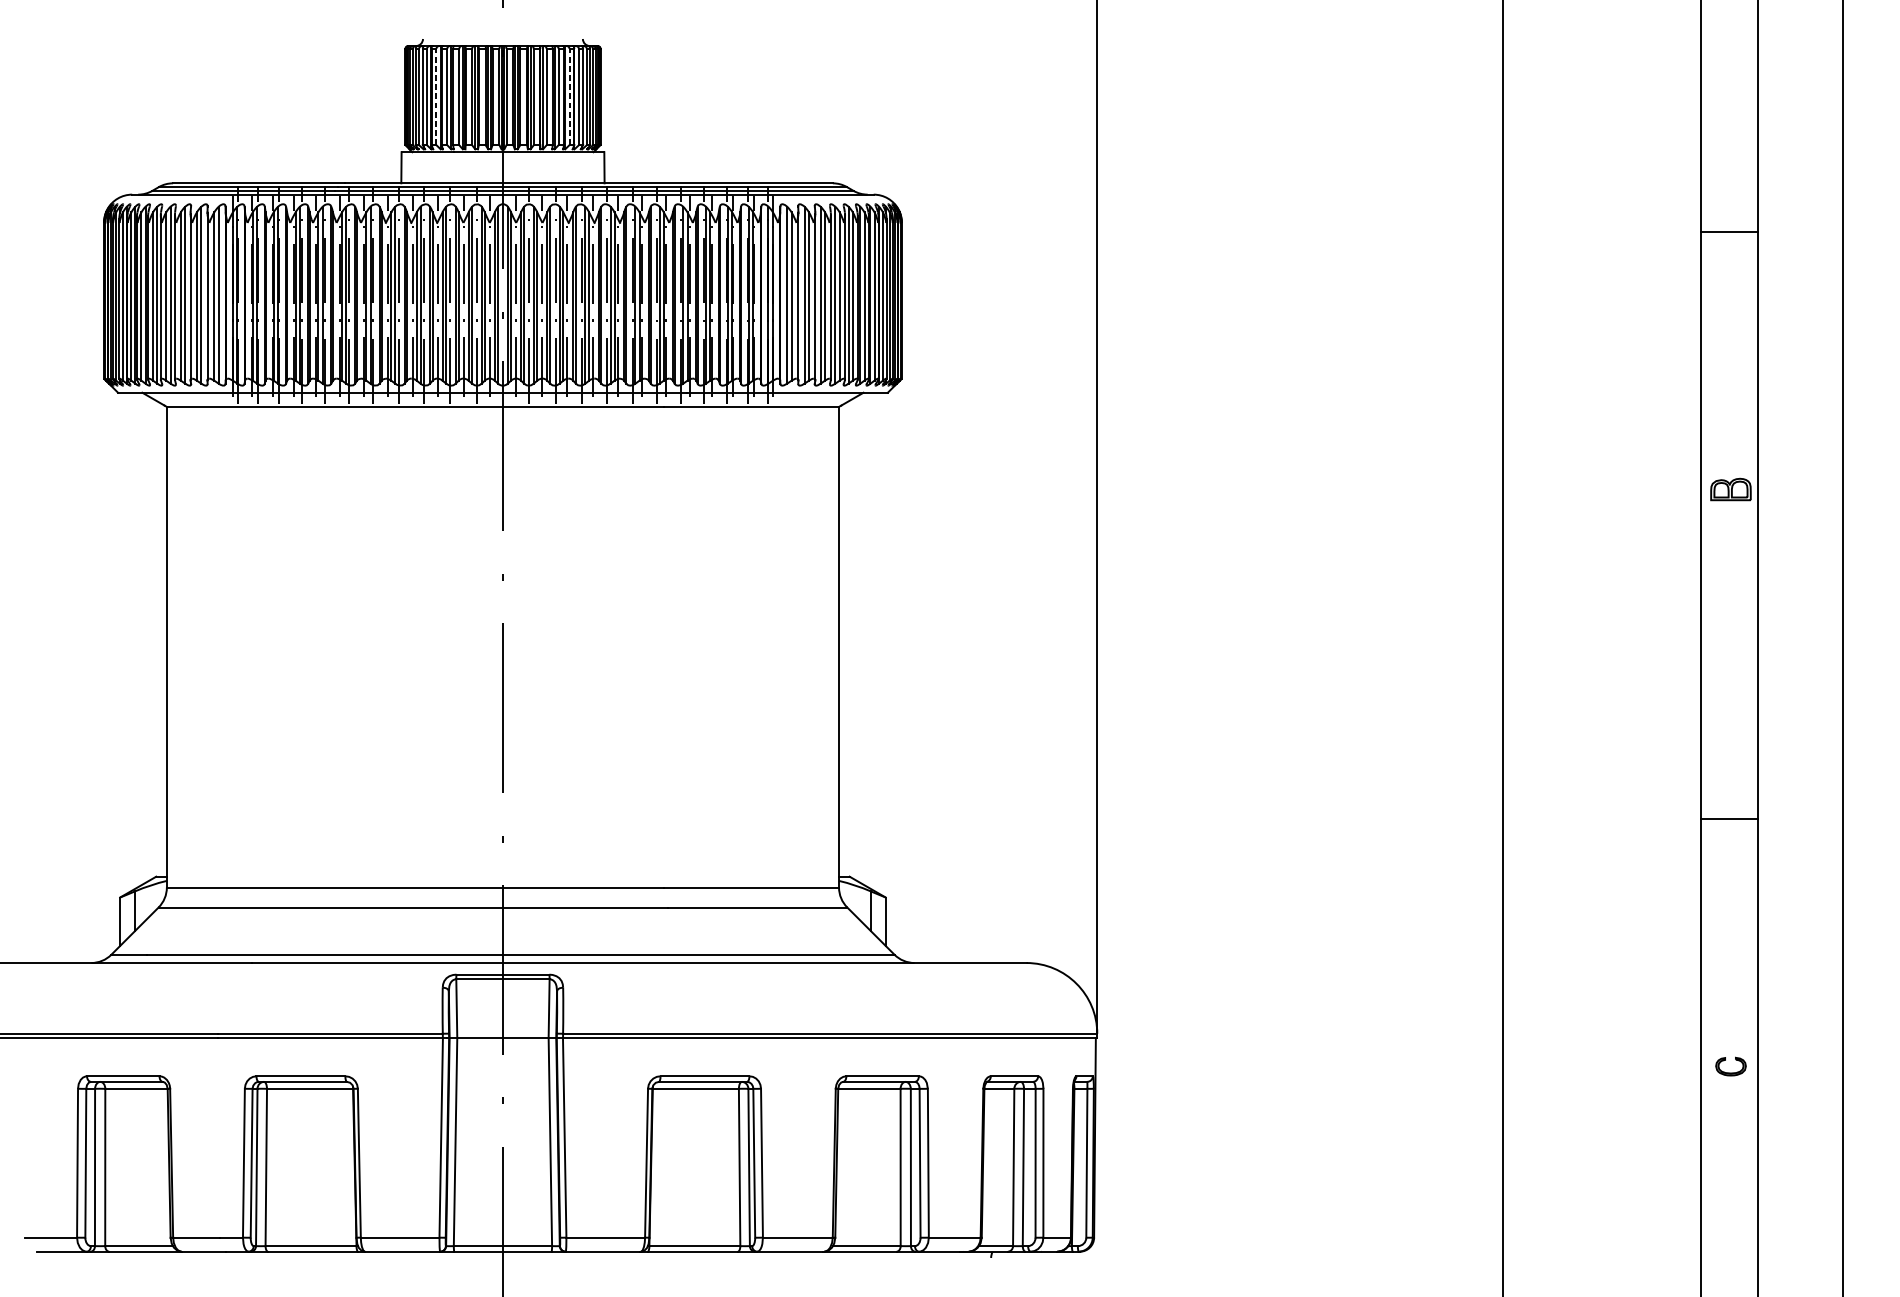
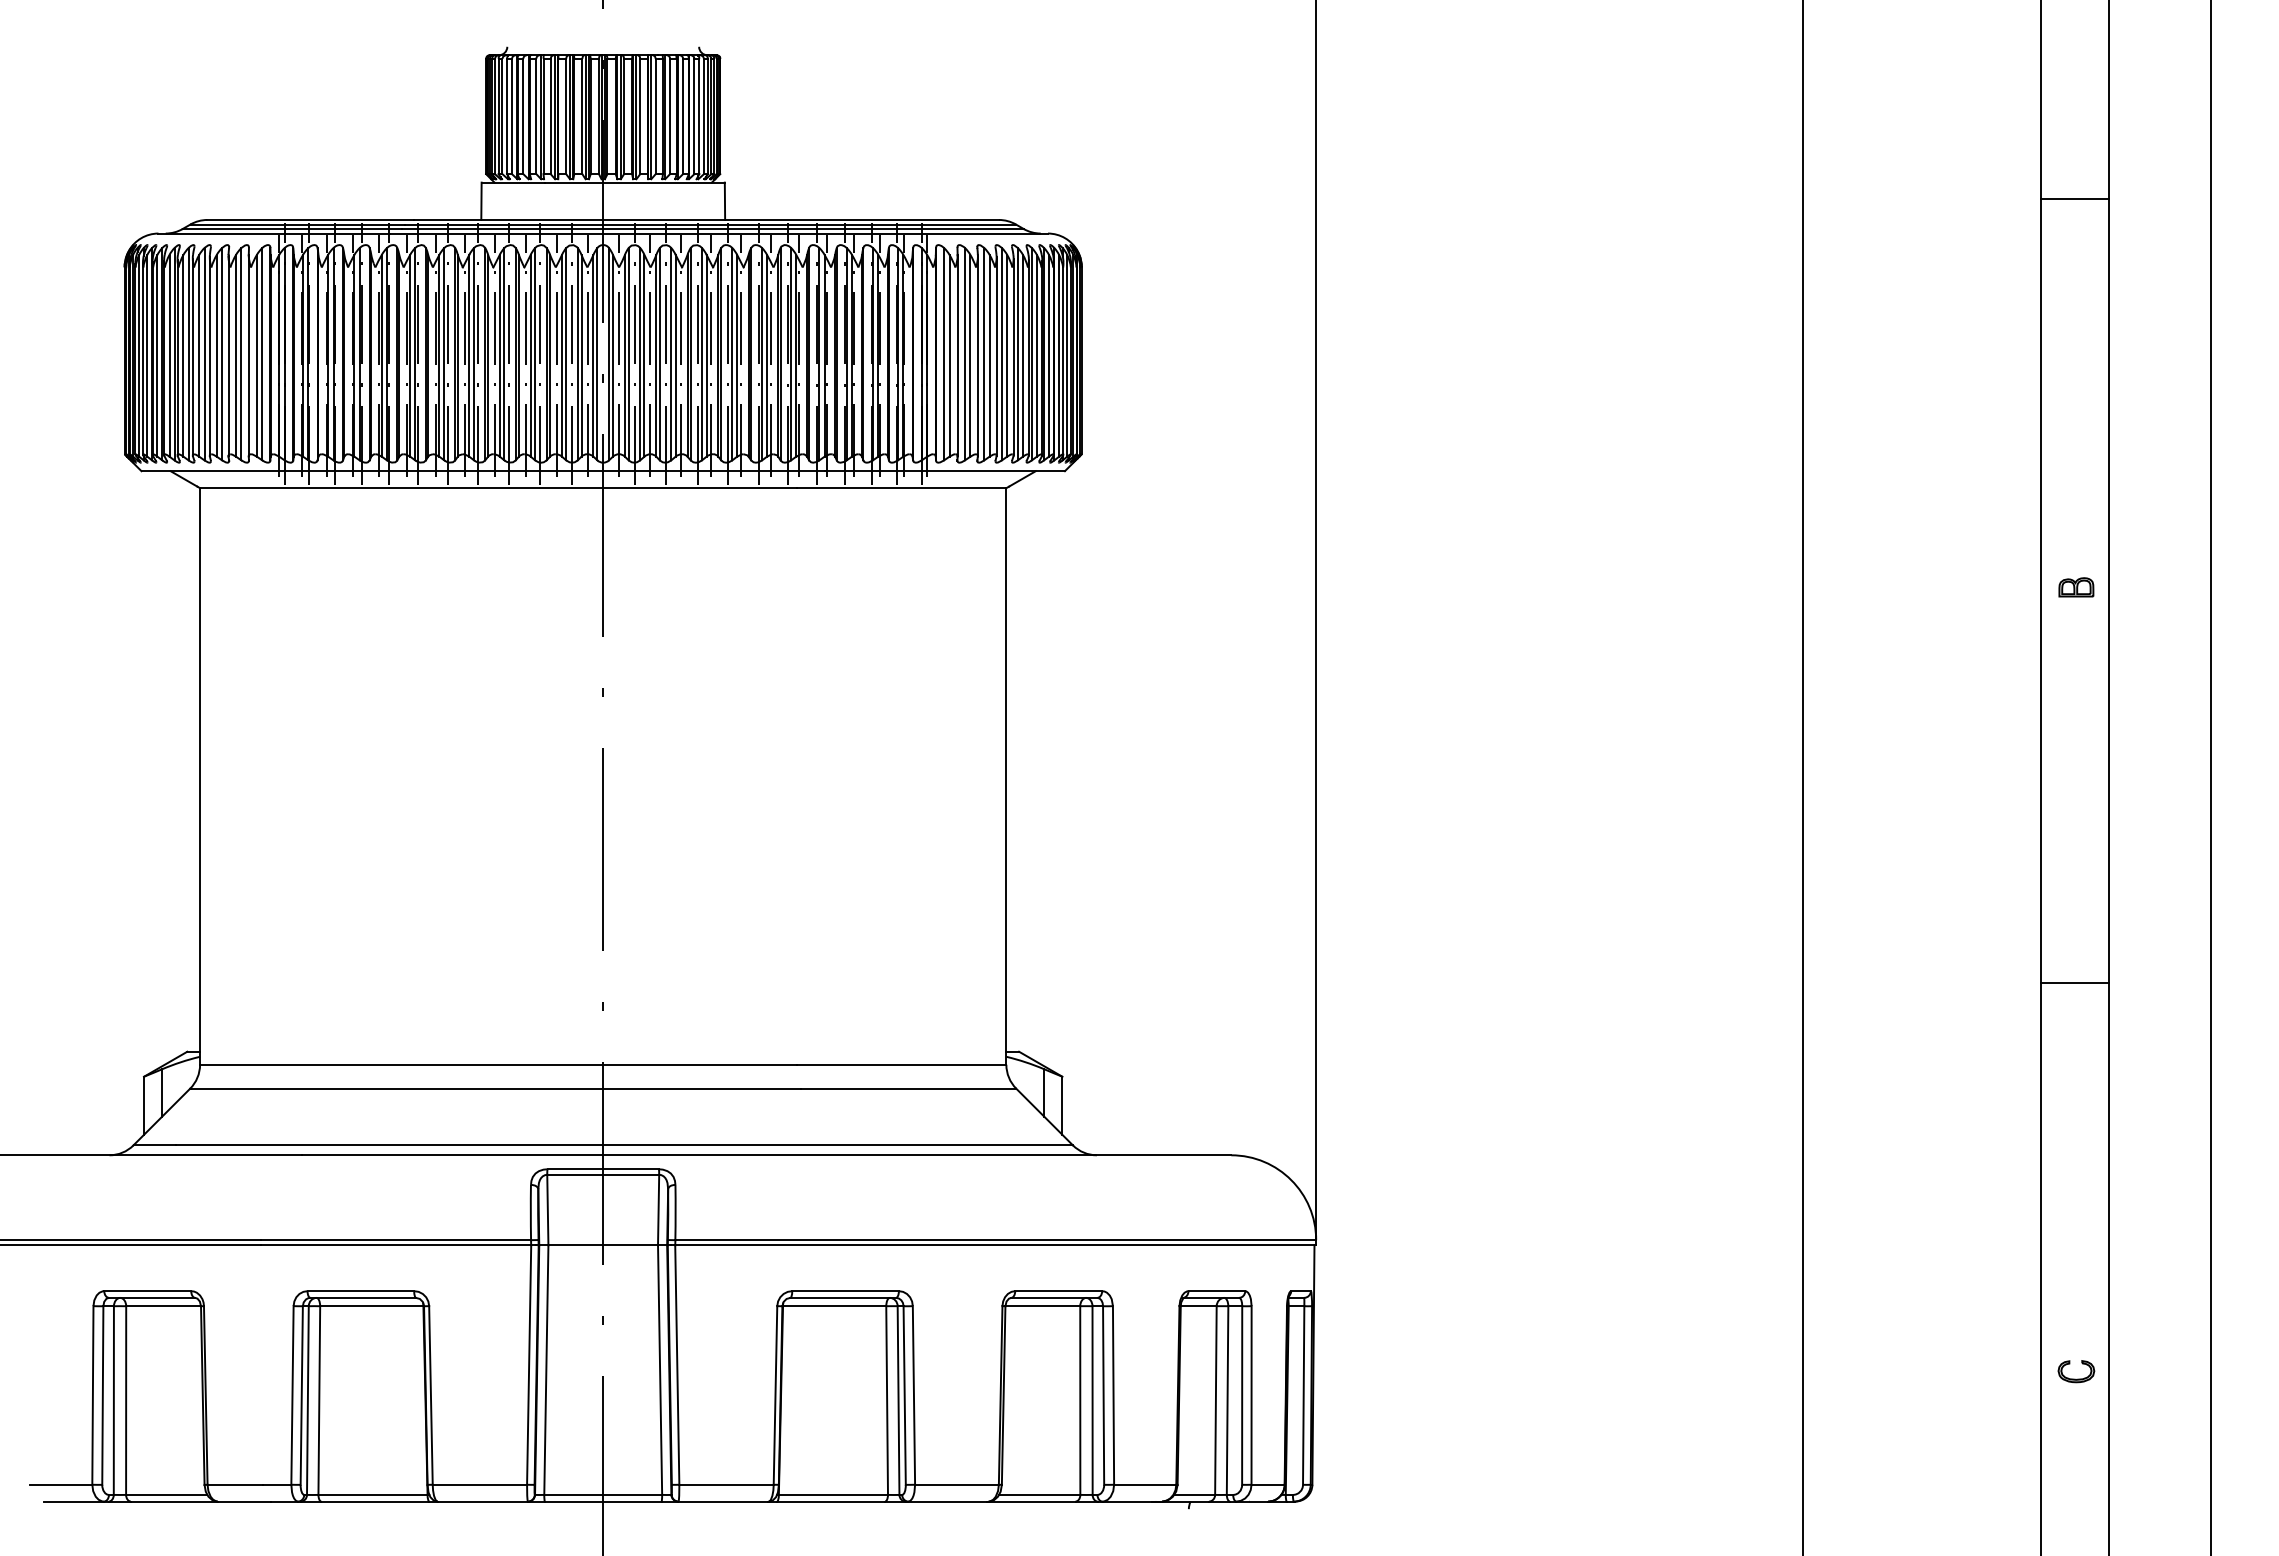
line: (436, 97) -> (523, 116), dashed -> solid
line: (569, 97) -> (683, 116), dashed -> solid
line: (1729, 231) -> (2074, 198), moved
part: (1731, 489) -> (2076, 587), size x0.71
part: (1730, 1072) -> (2075, 1378), moved

